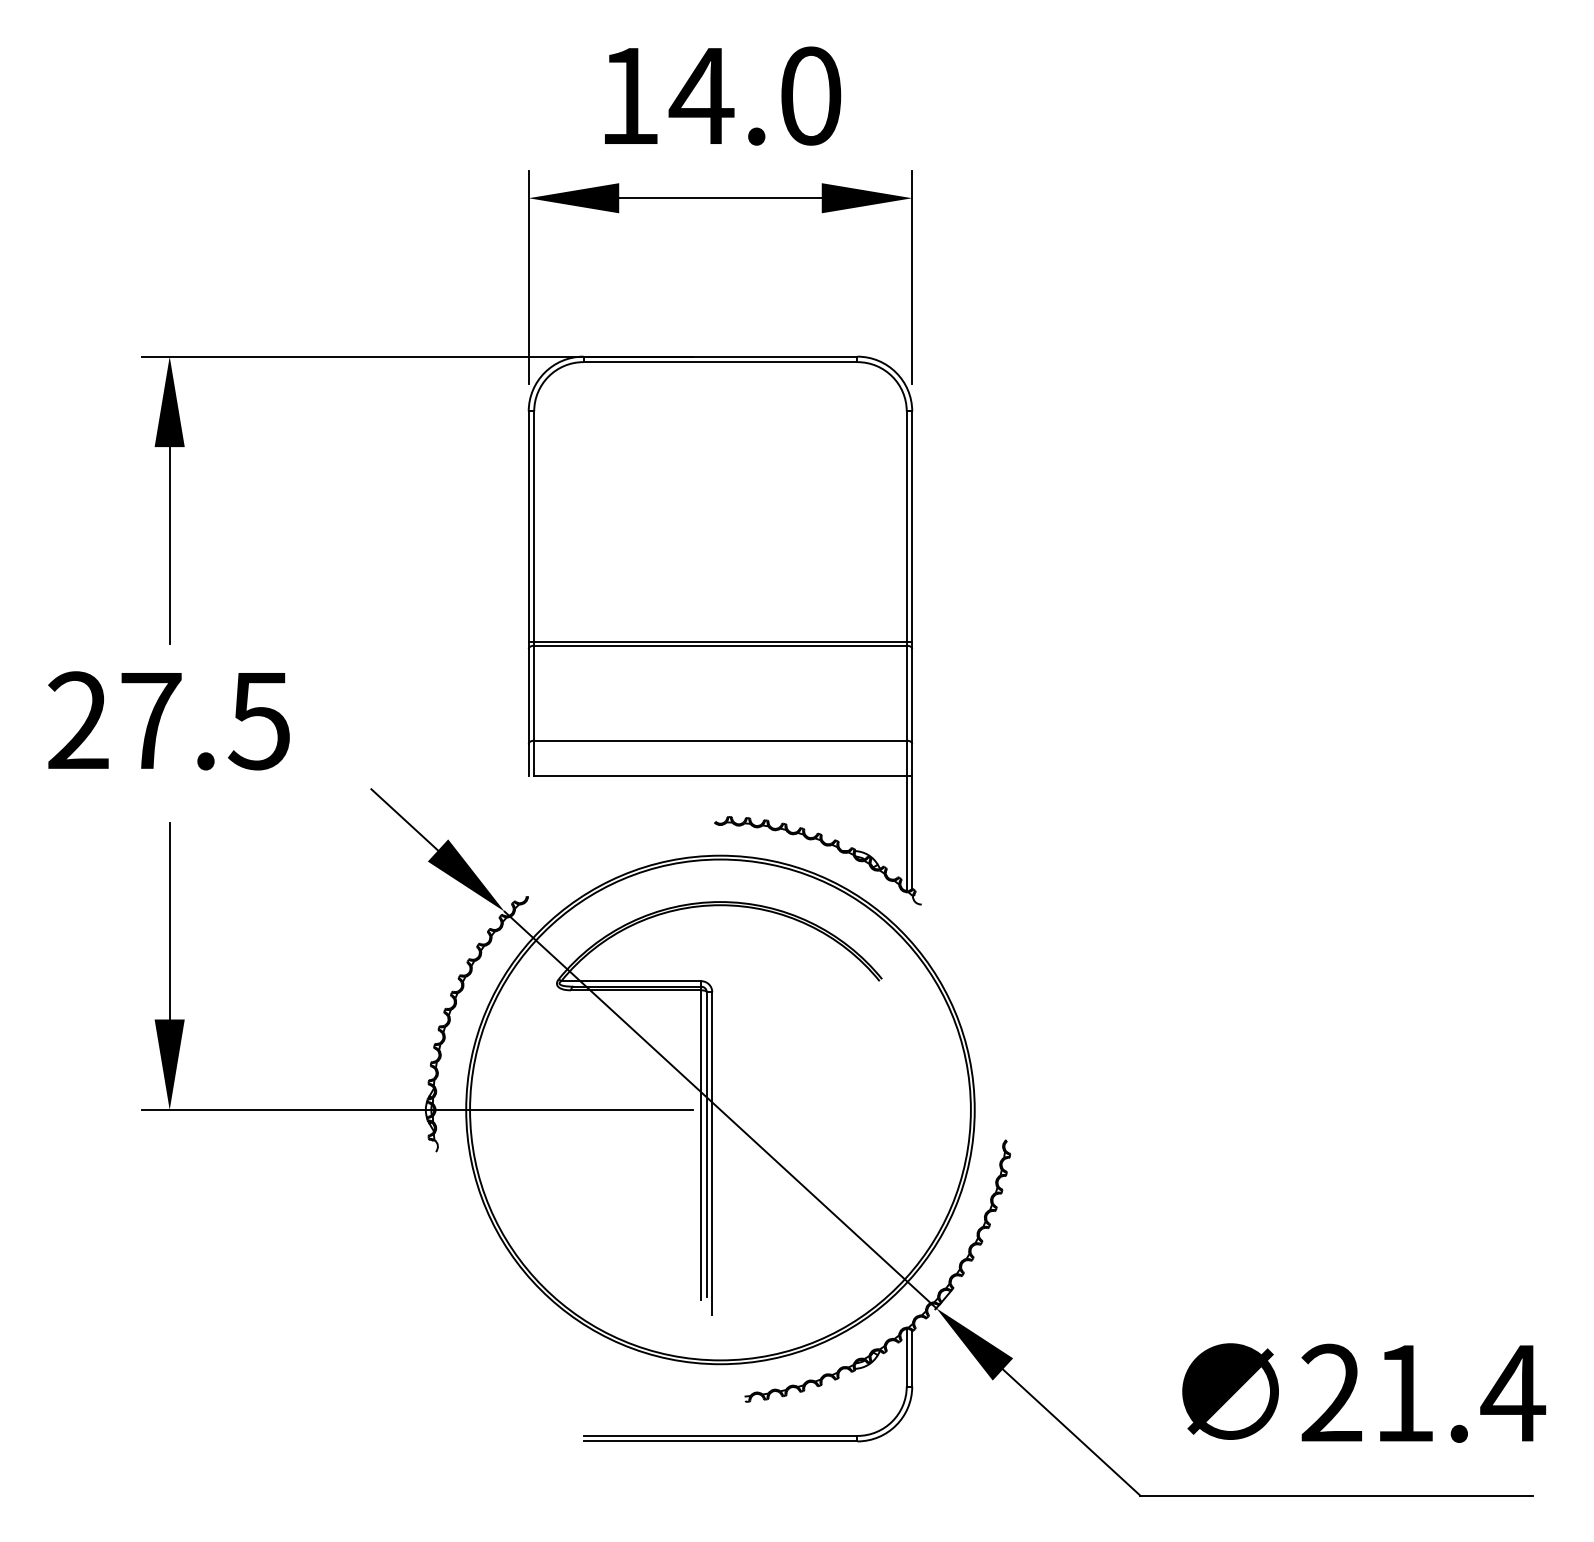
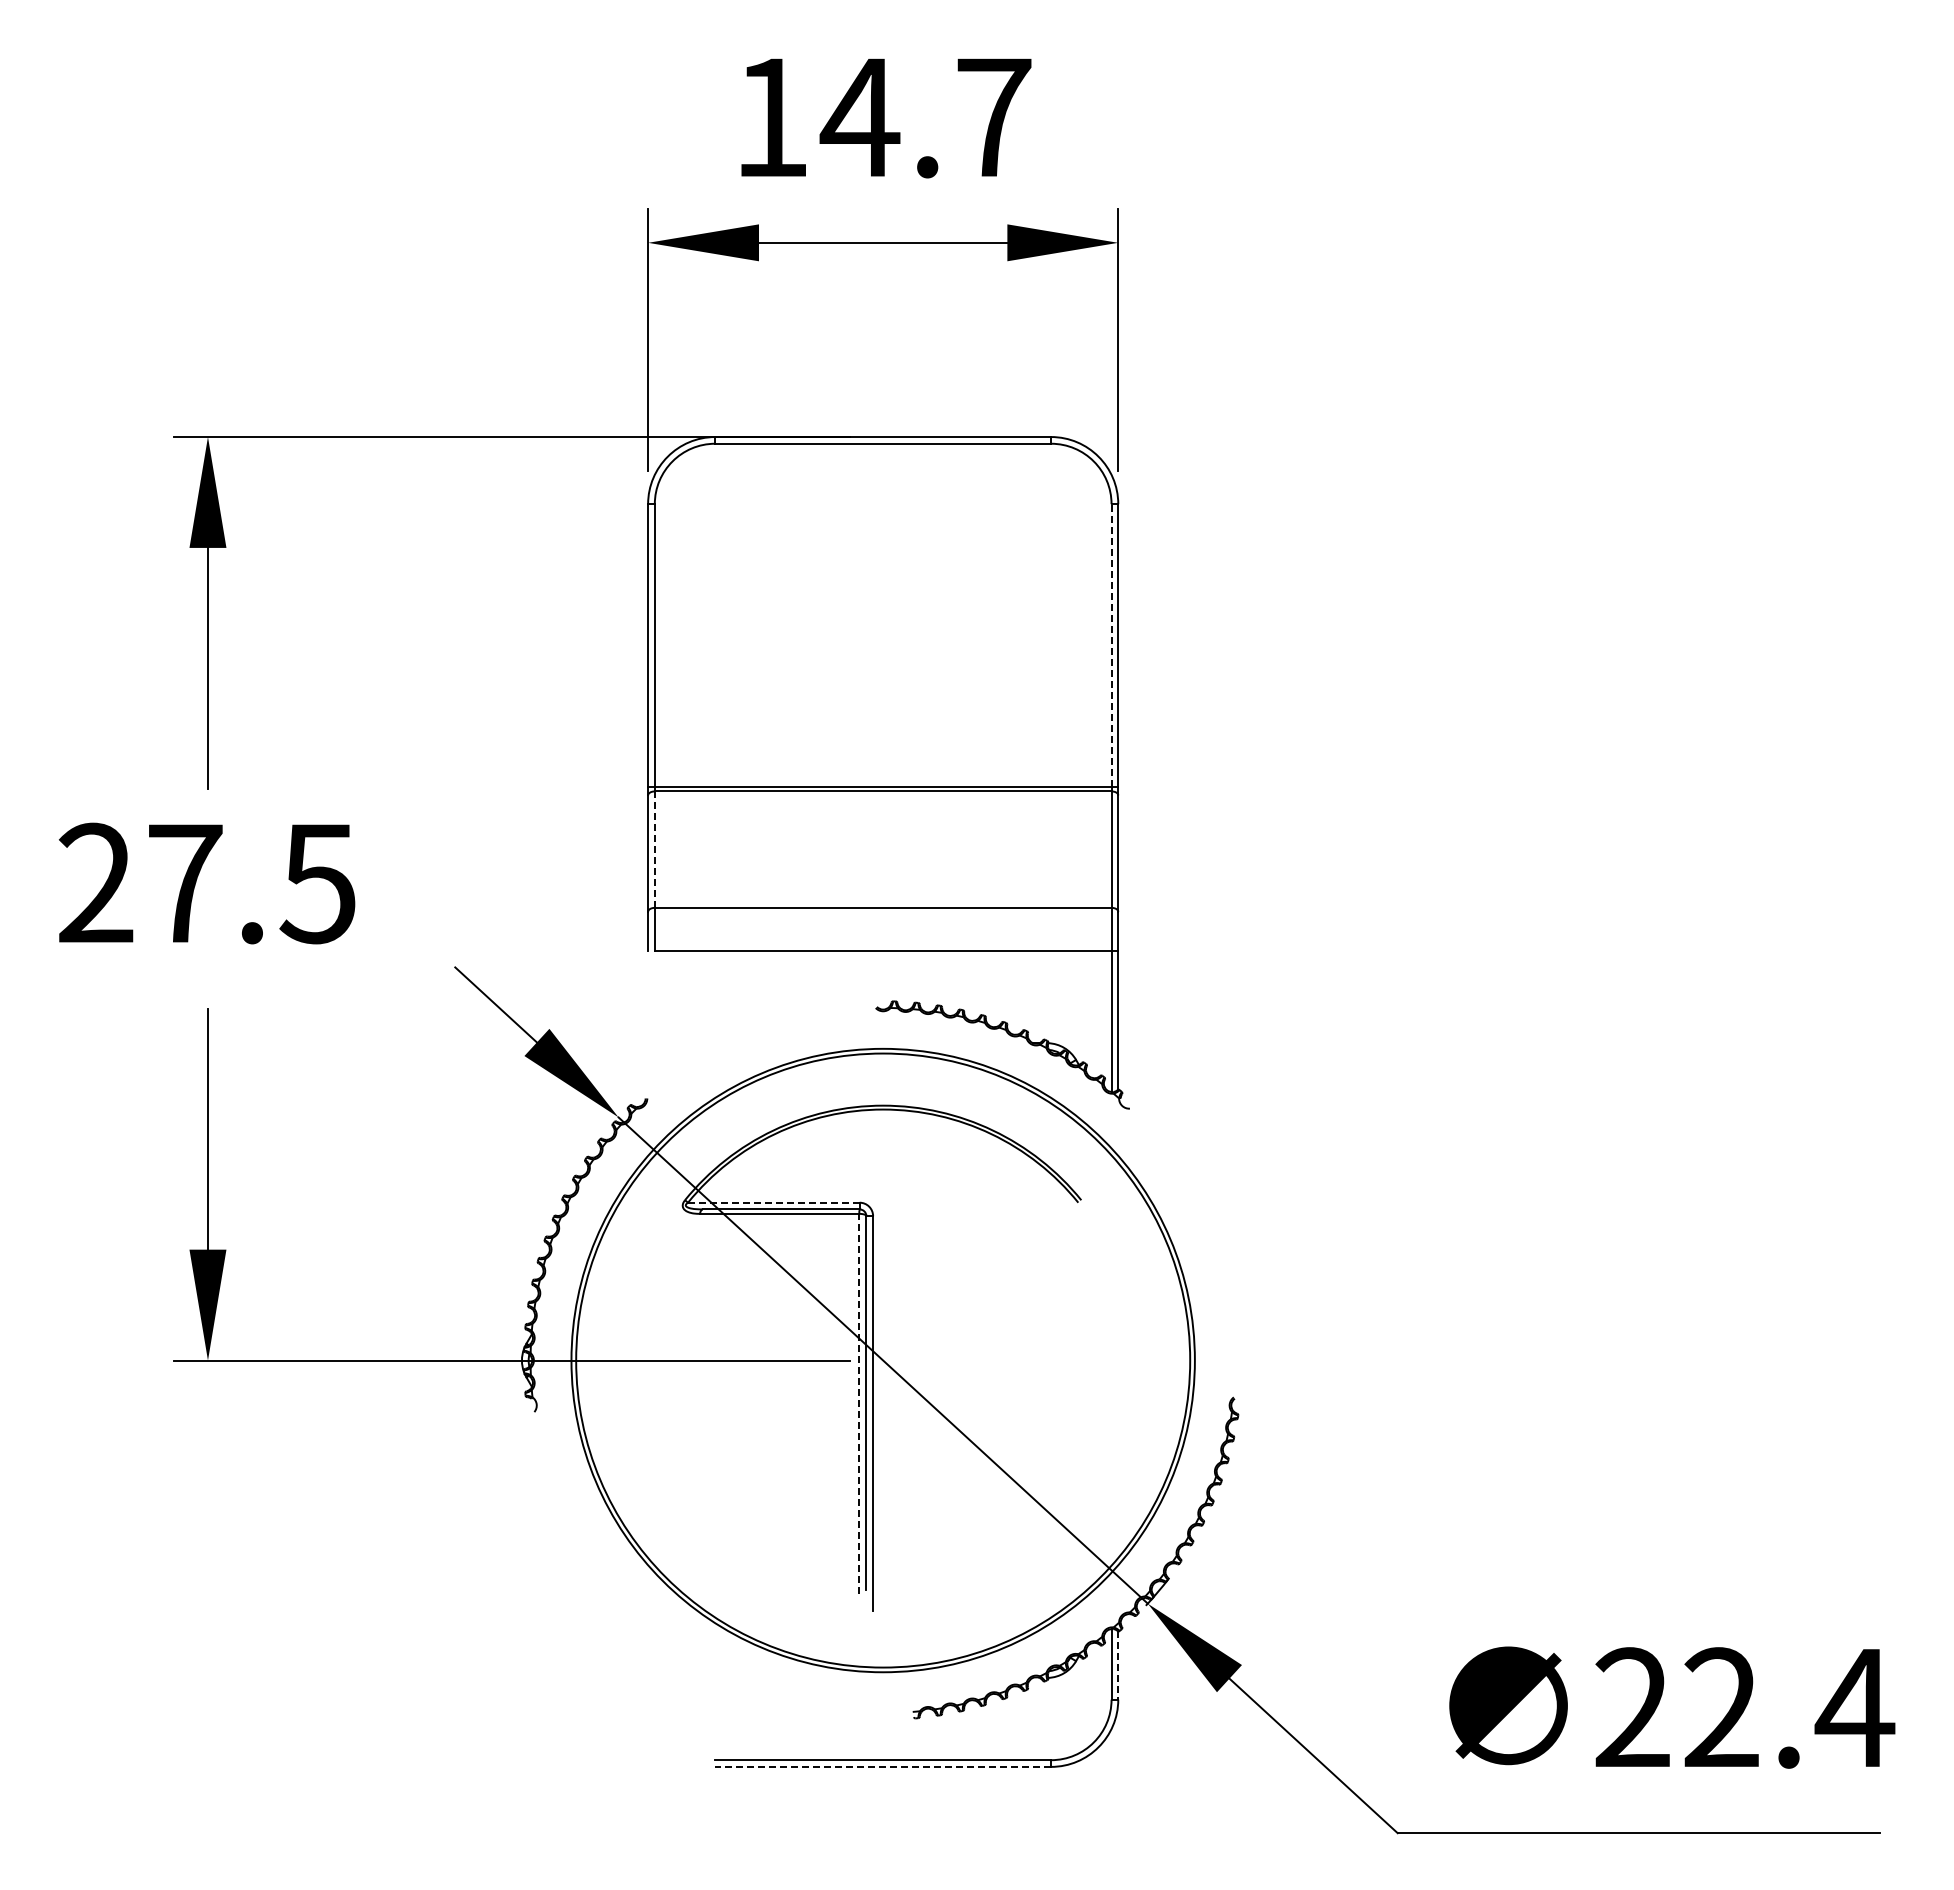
text: (811, 96) -> (994, 117), 14.0 -> 14.7
line: (906, 526) -> (1111, 645), solid -> dashed
line: (533, 693) -> (654, 850), solid -> dashed
line: (631, 981) -> (773, 1202), solid -> dashed
line: (701, 1144) -> (859, 1403), solid -> dashed
line: (912, 1359) -> (1118, 1666), solid -> dashed
text: (1404, 1392) -> (1721, 1706), 21.4 -> 22.4
line: (720, 1441) -> (883, 1766), solid -> dashed

